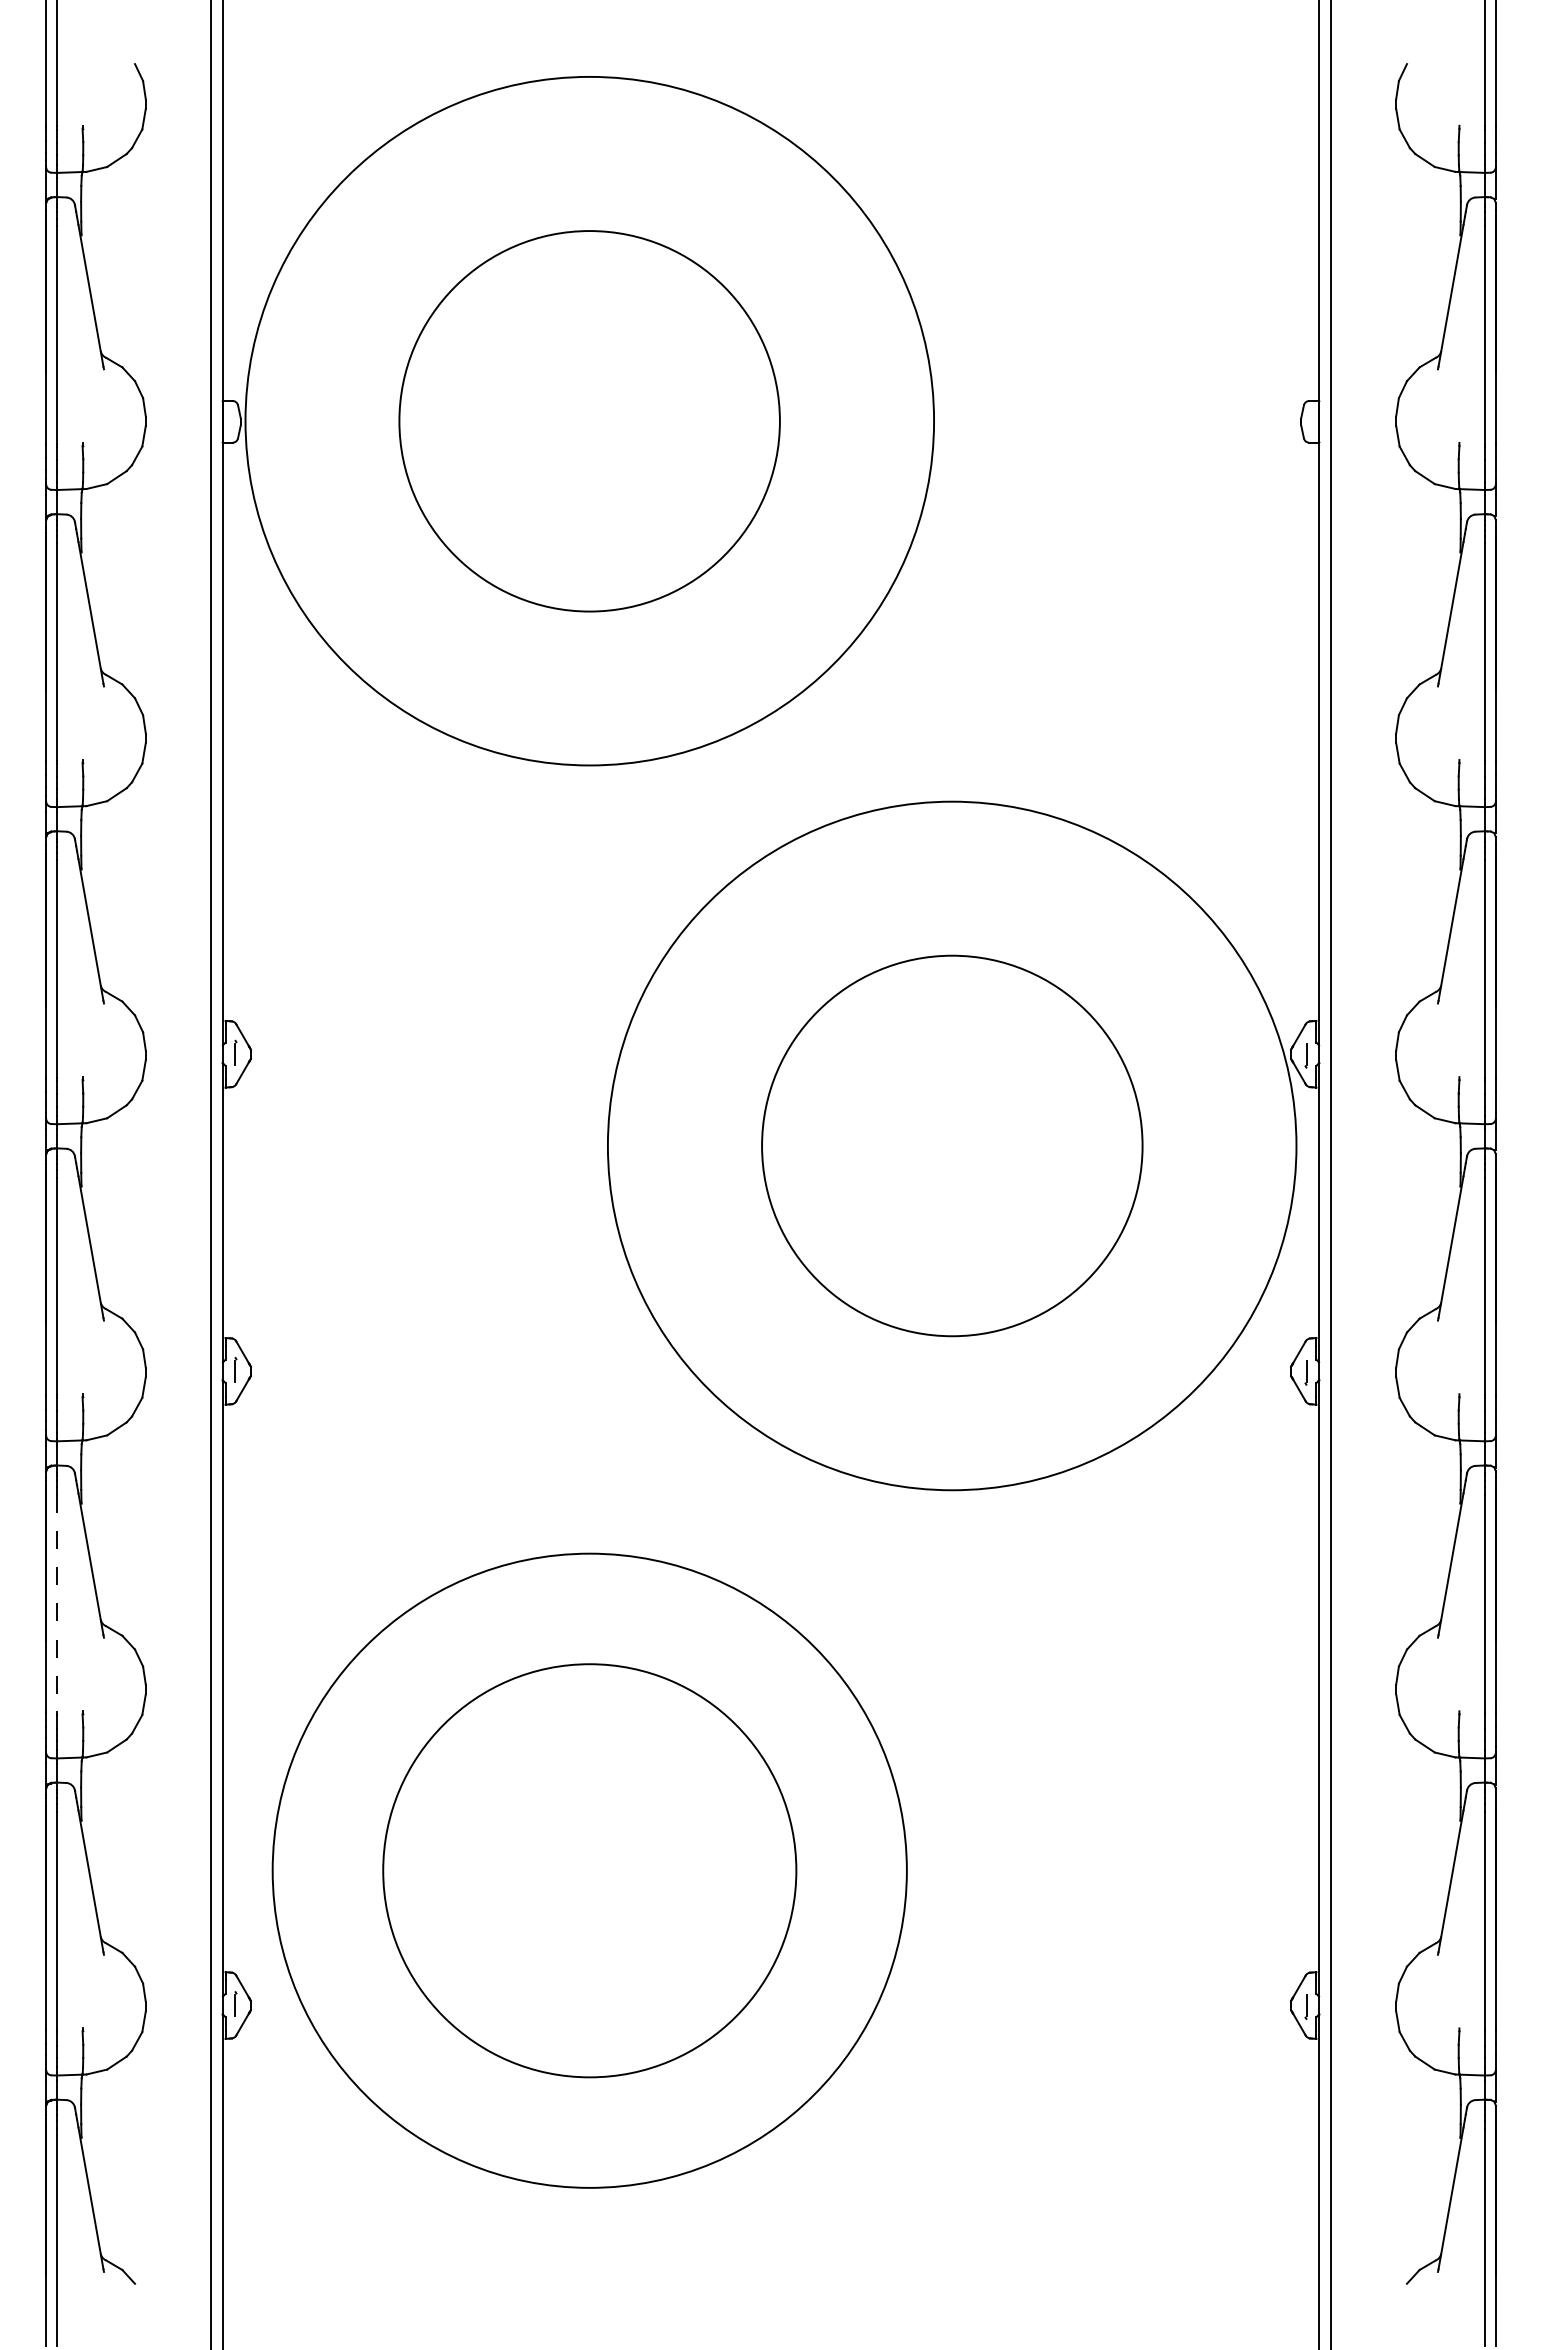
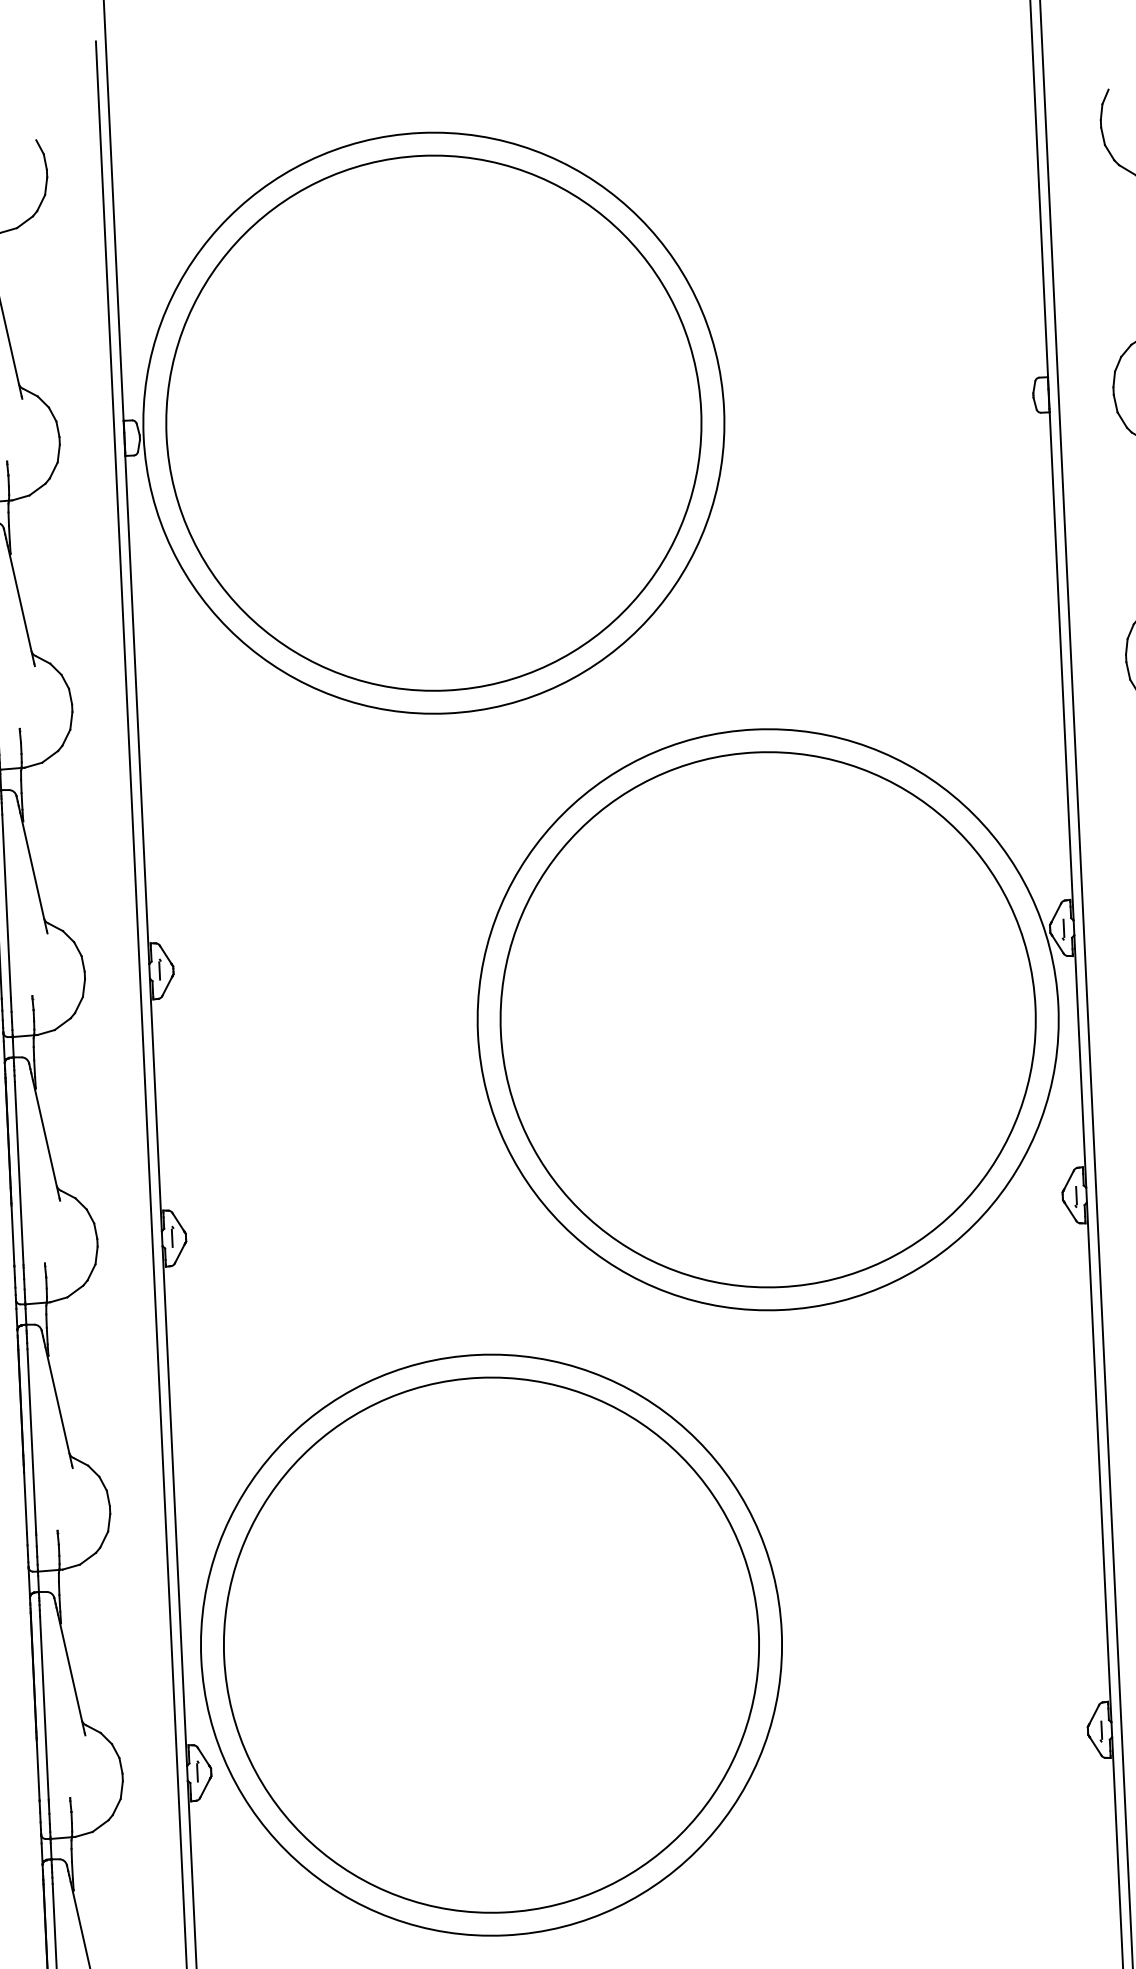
circle: (589, 421) -> (433, 423), size x1.67
circle: (952, 1145) -> (768, 1019), size x1.67
line: (57, 1603) -> (32, 1441), dashed -> solid
circle: (589, 1870) -> (491, 1644), size x1.67

